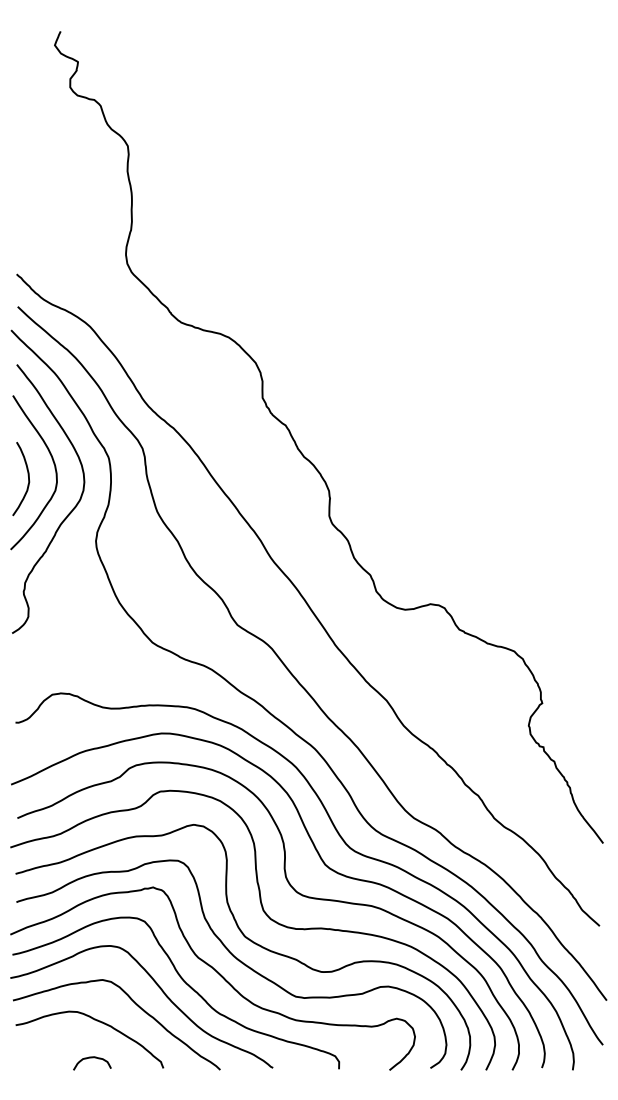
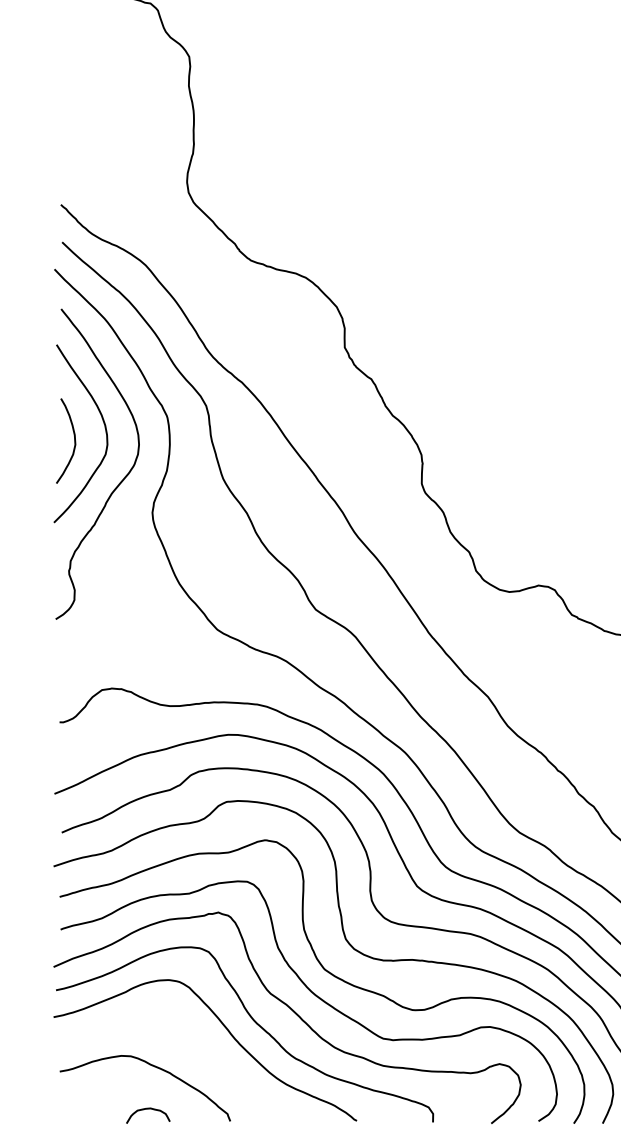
curve: (135, 1004) -> (198, 1047), removed

